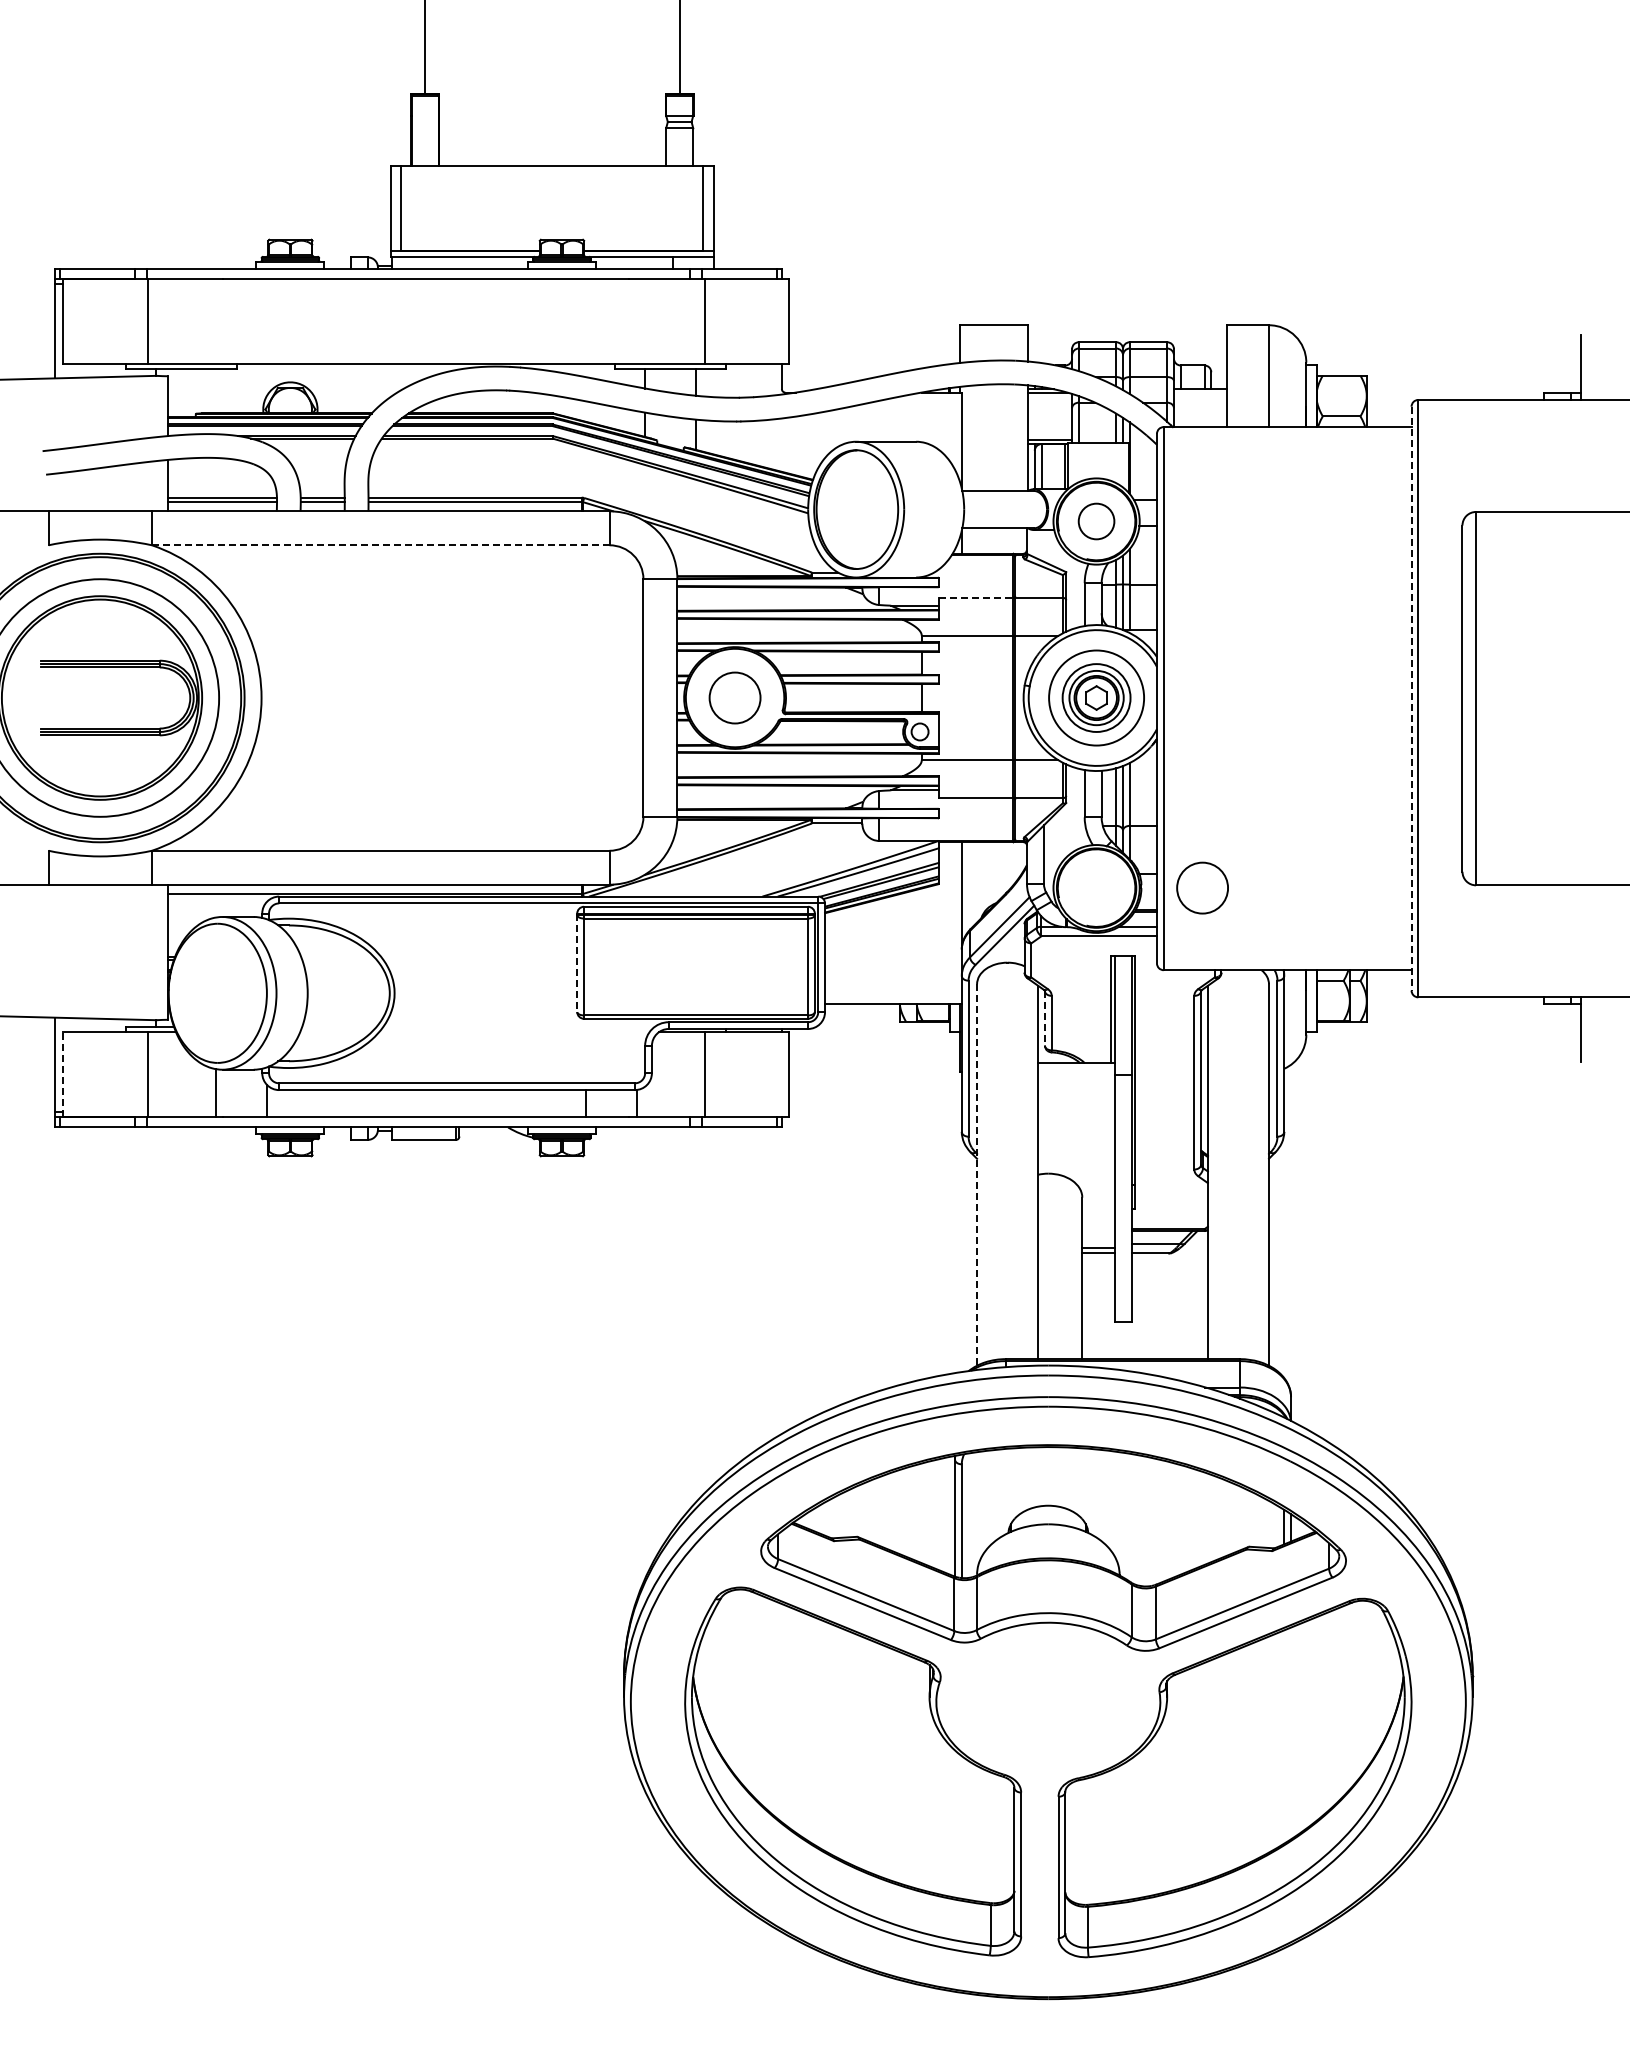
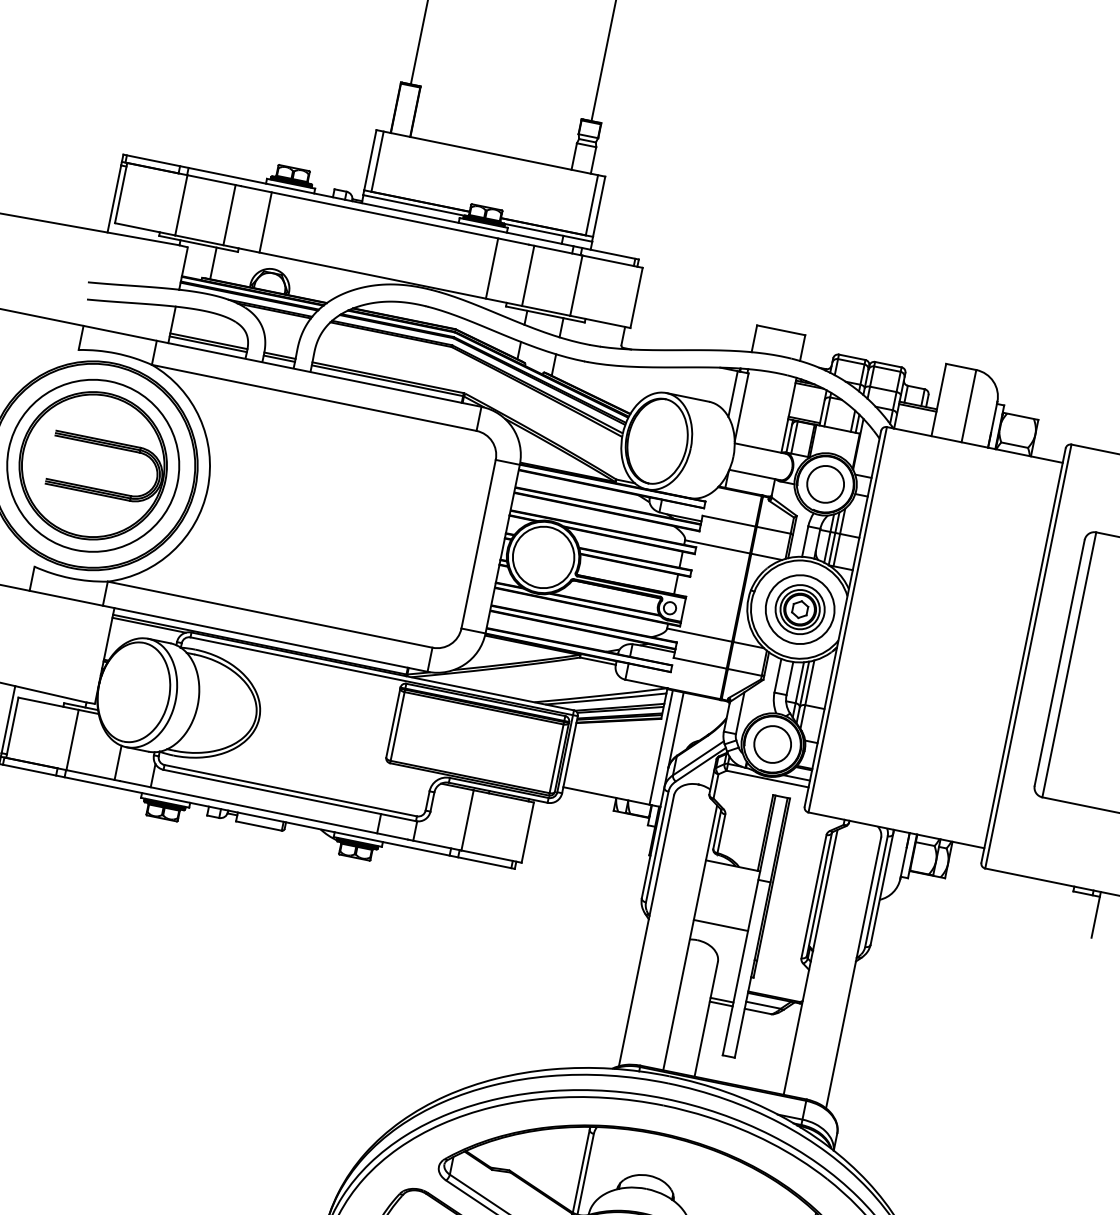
line: (215, 320) -> (229, 214), added
line: (266, 320) -> (265, 221), added
line: (585, 320) -> (492, 267), added
line: (636, 320) -> (528, 275), added
line: (207, 390) -> (213, 263), added
line: (1199, 392) -> (917, 407), added
line: (946, 424) -> (733, 393), added
circle: (1096, 521) -> (825, 484), size x1.43
line: (380, 545) -> (314, 398), dashed -> solid
line: (976, 597) -> (729, 520), dashed -> solid
circle: (734, 697) -> (543, 556), size x1.67
line: (1411, 698) -> (1023, 655), dashed -> solid
circle: (1202, 887) -> (772, 744), moved
line: (219, 898) -> (148, 625), added
line: (946, 922) -> (661, 747), added
line: (577, 963) -> (393, 723), dashed -> solid
line: (1044, 1018) -> (716, 829), dashed -> solid
line: (62, 1074) -> (12, 727), dashed -> solid
line: (1076, 1147) -> (721, 925), added
line: (977, 1175) -> (646, 931), dashed -> solid

